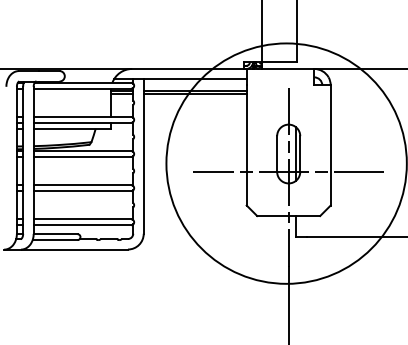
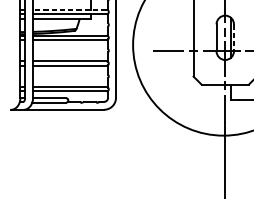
line: (82, 116) -> (69, 9), solid -> dashed
line: (300, 154) -> (234, 38), solid -> dashed

